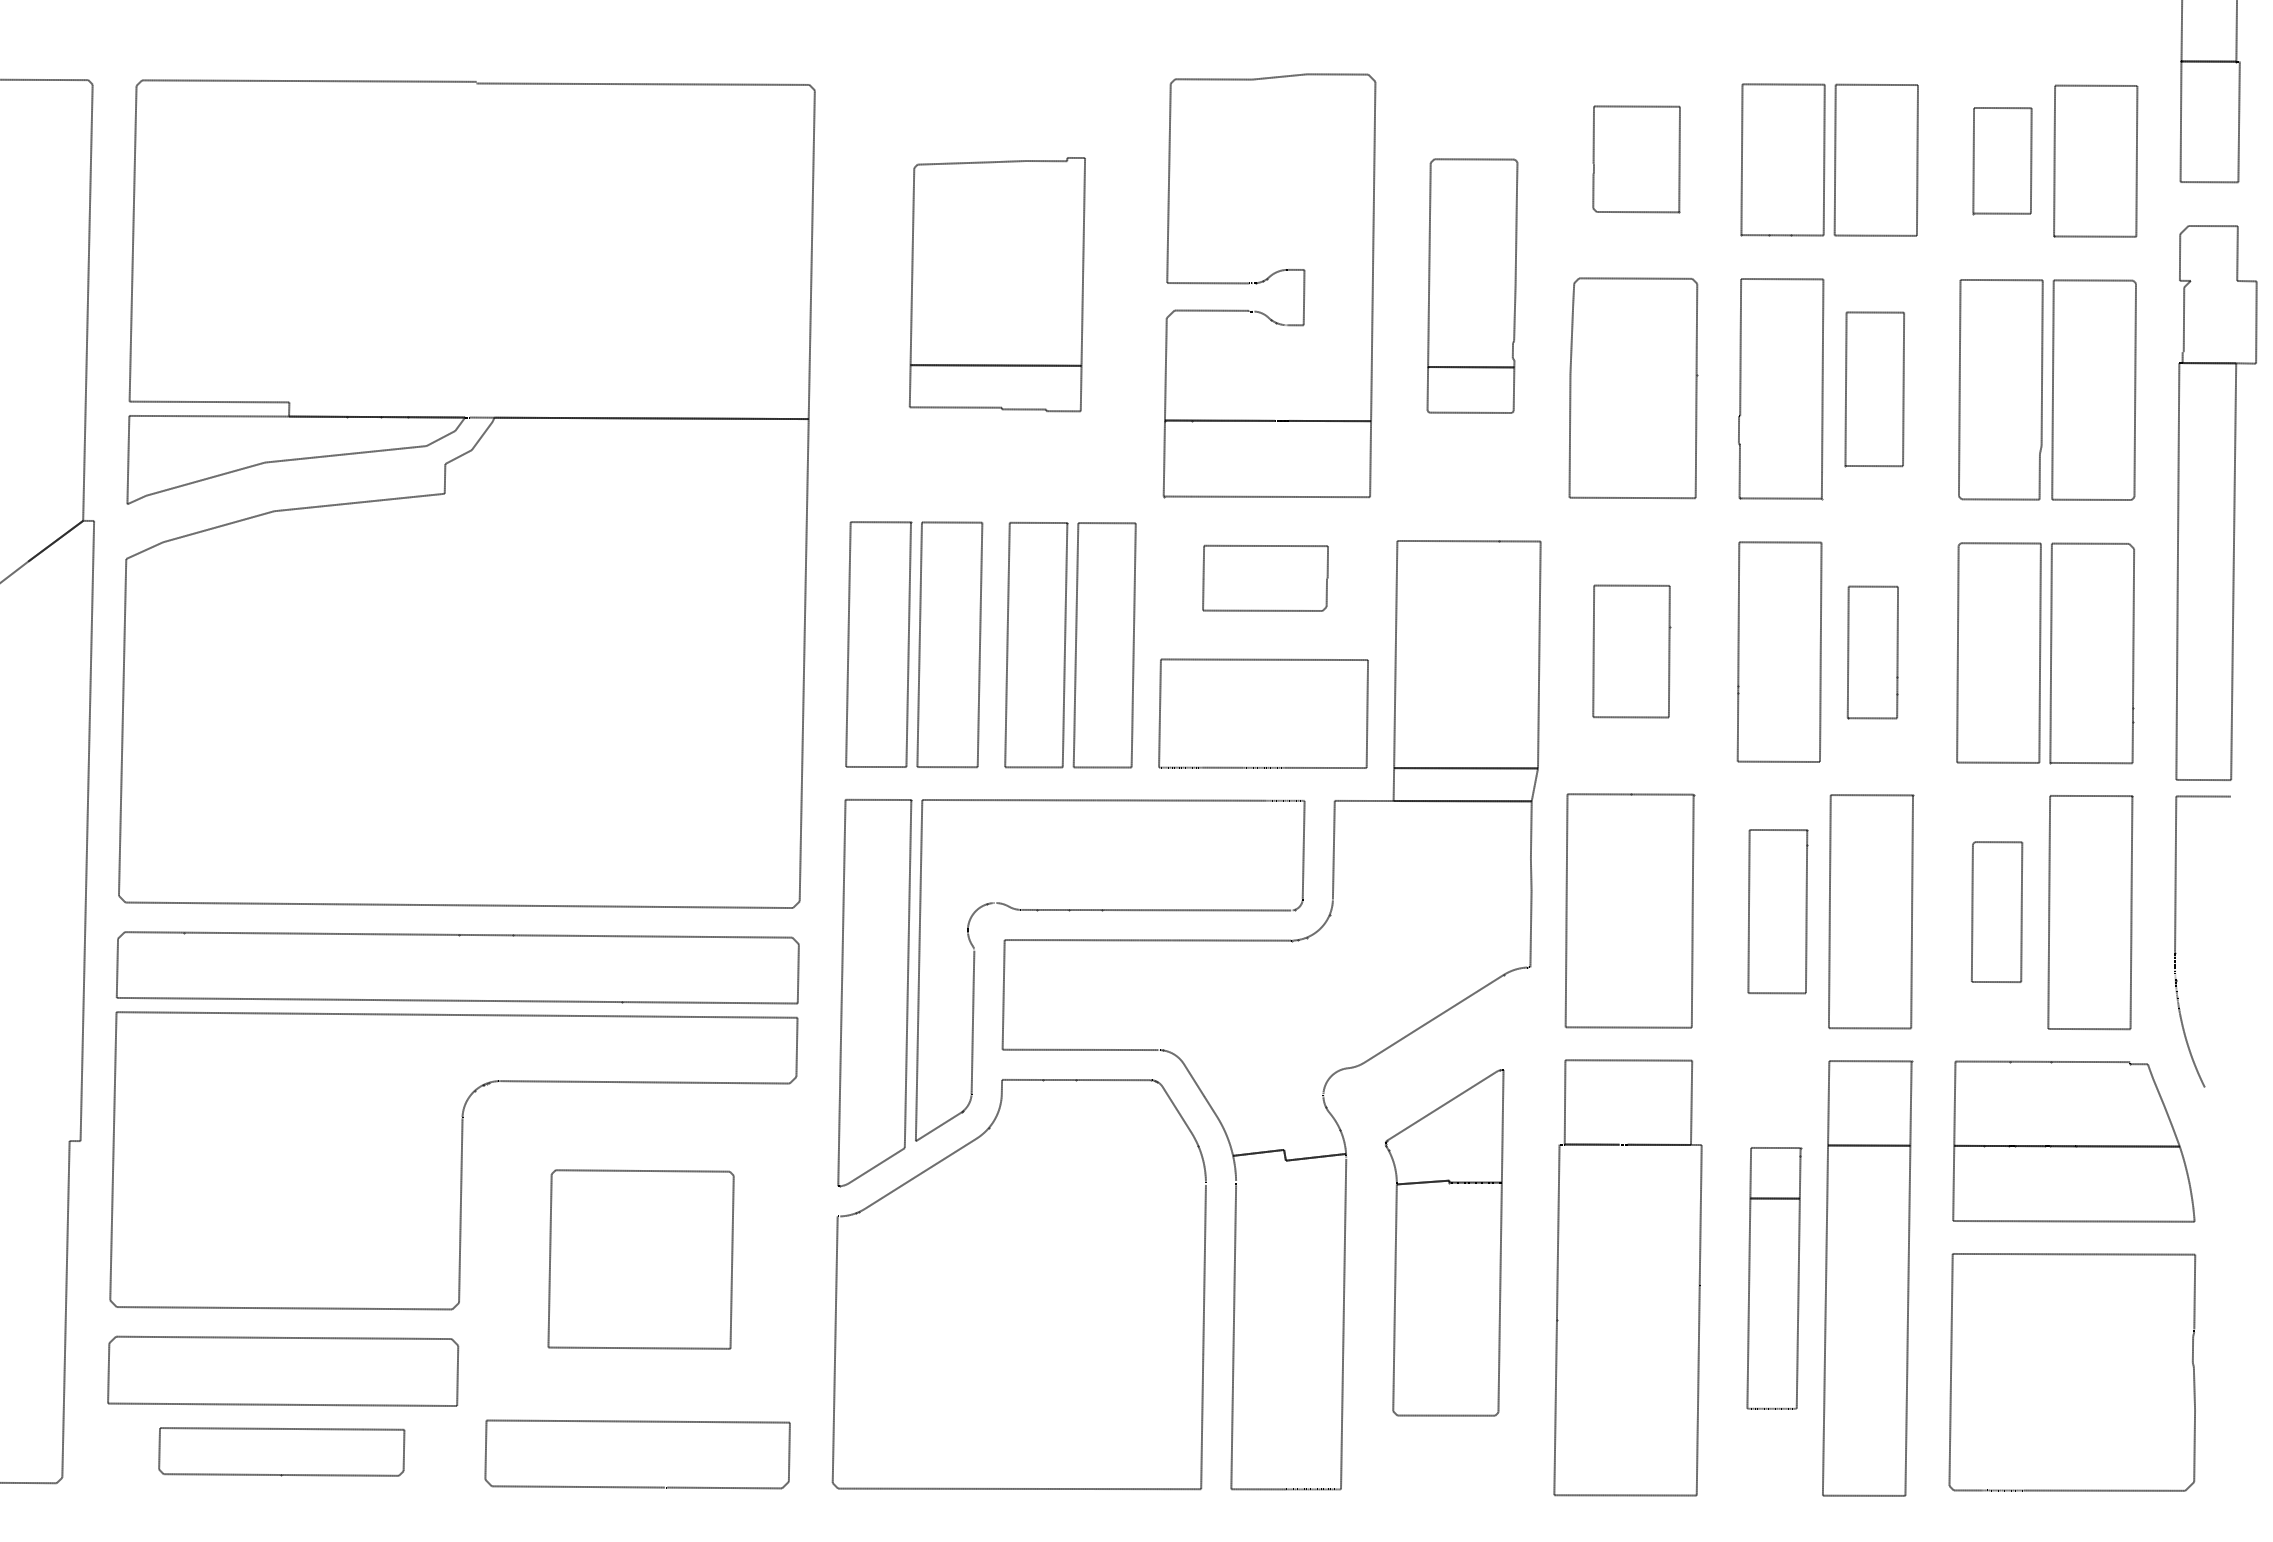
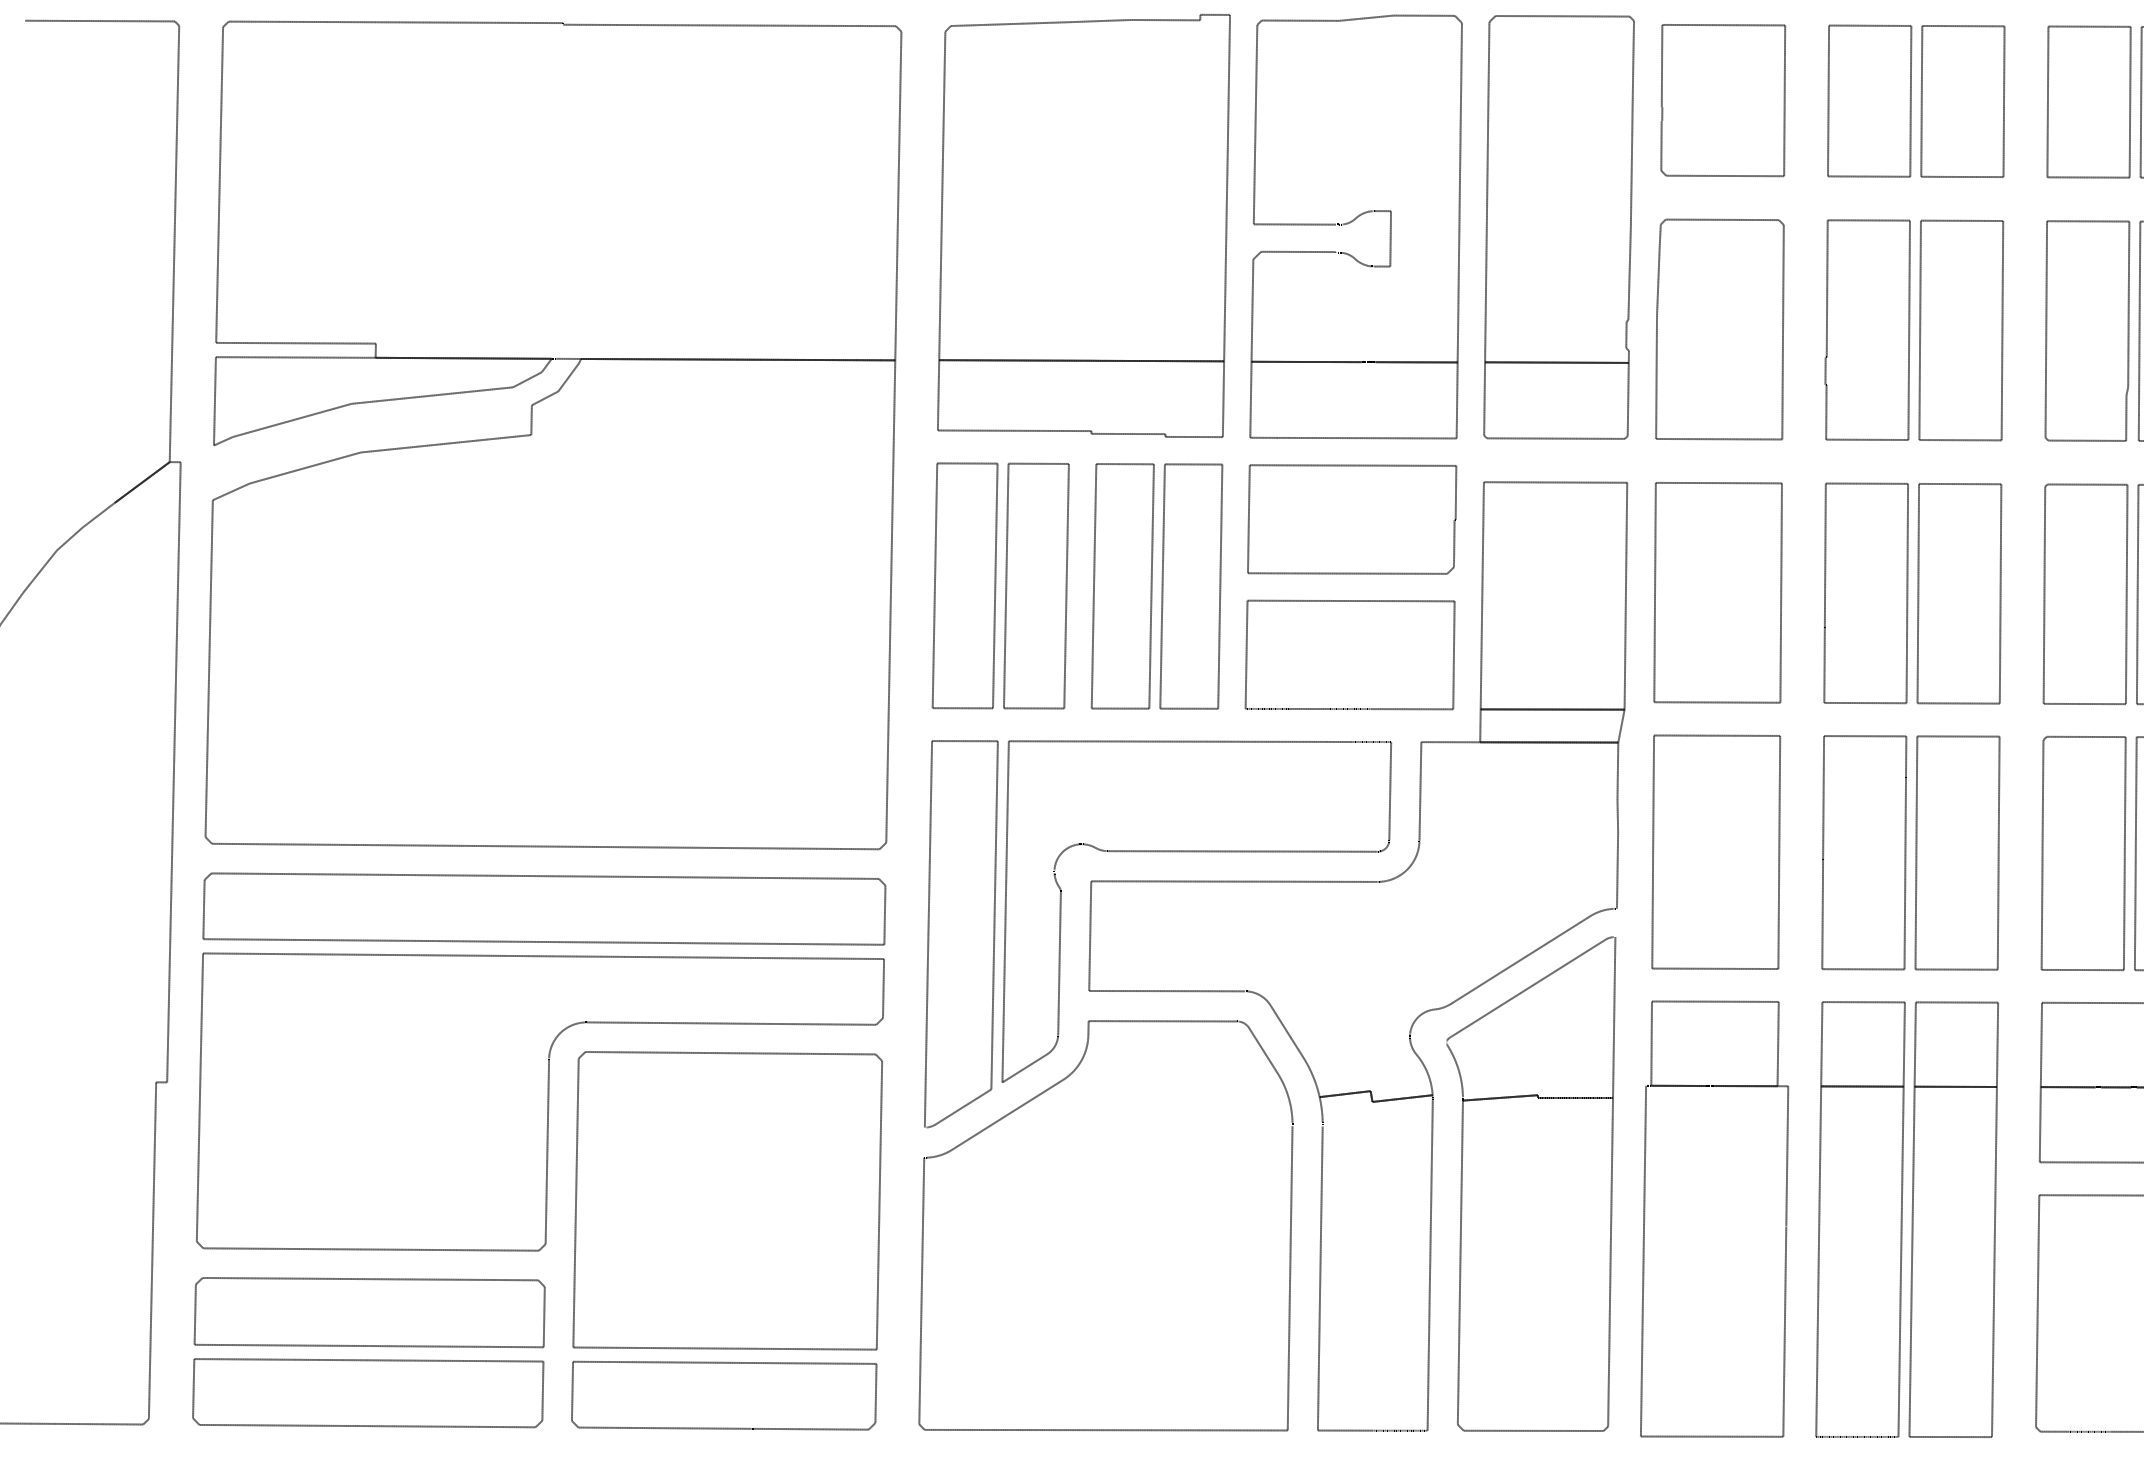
part: (1636, 159) -> (1723, 100), size x1.43
part: (2002, 160) -> (2089, 101), size x1.43
part: (997, 284) -> (1084, 225), size x1.67
part: (1472, 285) -> (1559, 226), size x1.67
part: (1874, 389) -> (1961, 330), size x1.43
part: (1265, 578) -> (1352, 519), size x1.67
part: (1631, 651) -> (1718, 592), size x1.67
part: (1872, 652) -> (1959, 593), size x1.67
part: (1777, 911) -> (1864, 852), size x1.43
part: (1996, 911) -> (2083, 852), size x1.67
part: (1444, 1242) -> (1531, 1183), size x1.43
part: (640, 1259) -> (727, 1200), size x1.67
part: (1773, 1278) -> (1860, 1219), size x1.67
part: (281, 1451) -> (368, 1392), size x1.43

